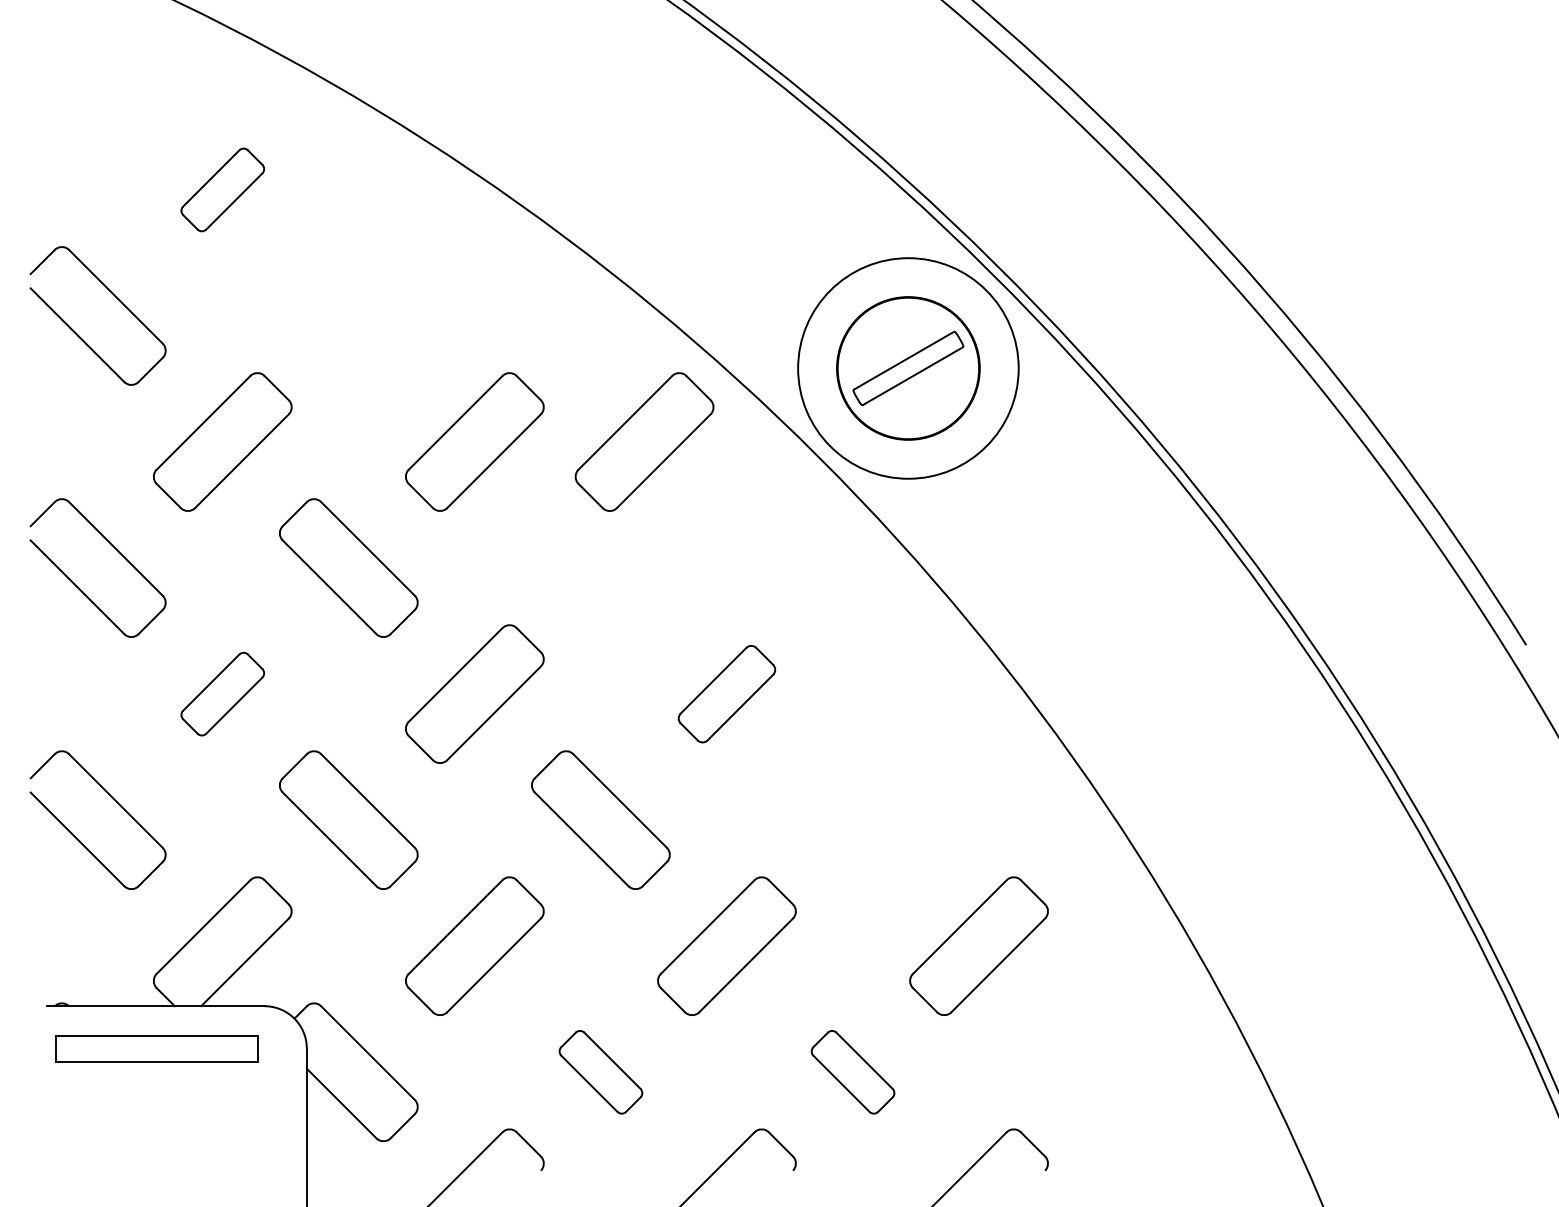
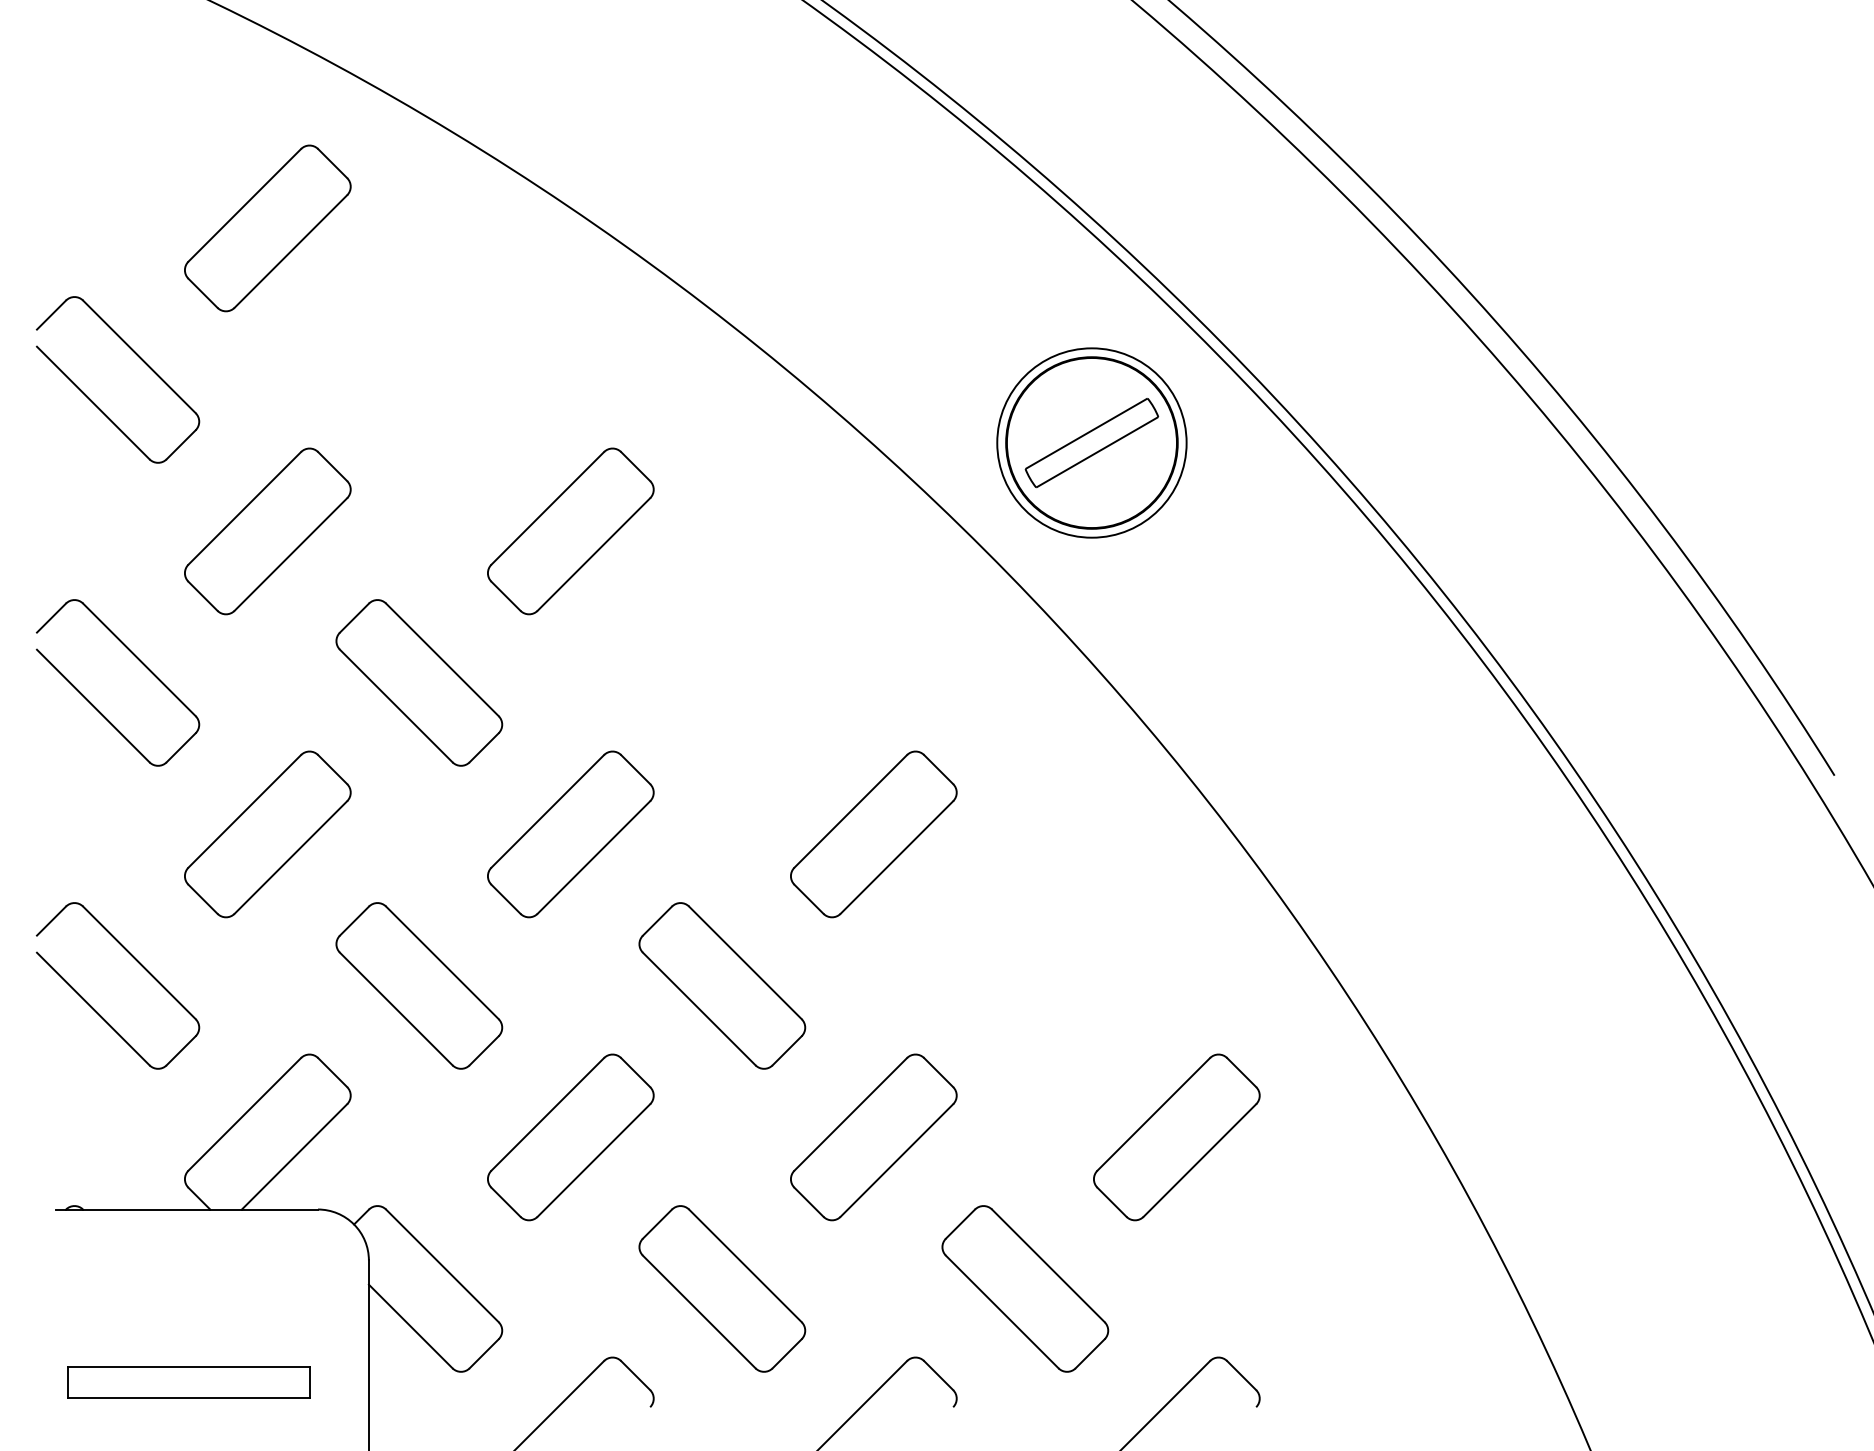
part: (222, 189) -> (267, 228), size x1.67
circle: (908, 368) -> (1091, 442), size x0.71
part: (644, 442) -> (774, 531), removed
part: (222, 694) -> (267, 834), size x1.67
part: (726, 694) -> (873, 834), size x1.43
part: (156, 1048) -> (188, 1382), moved
part: (601, 1071) -> (722, 1288), size x1.67
part: (853, 1071) -> (1025, 1288), size x1.67

